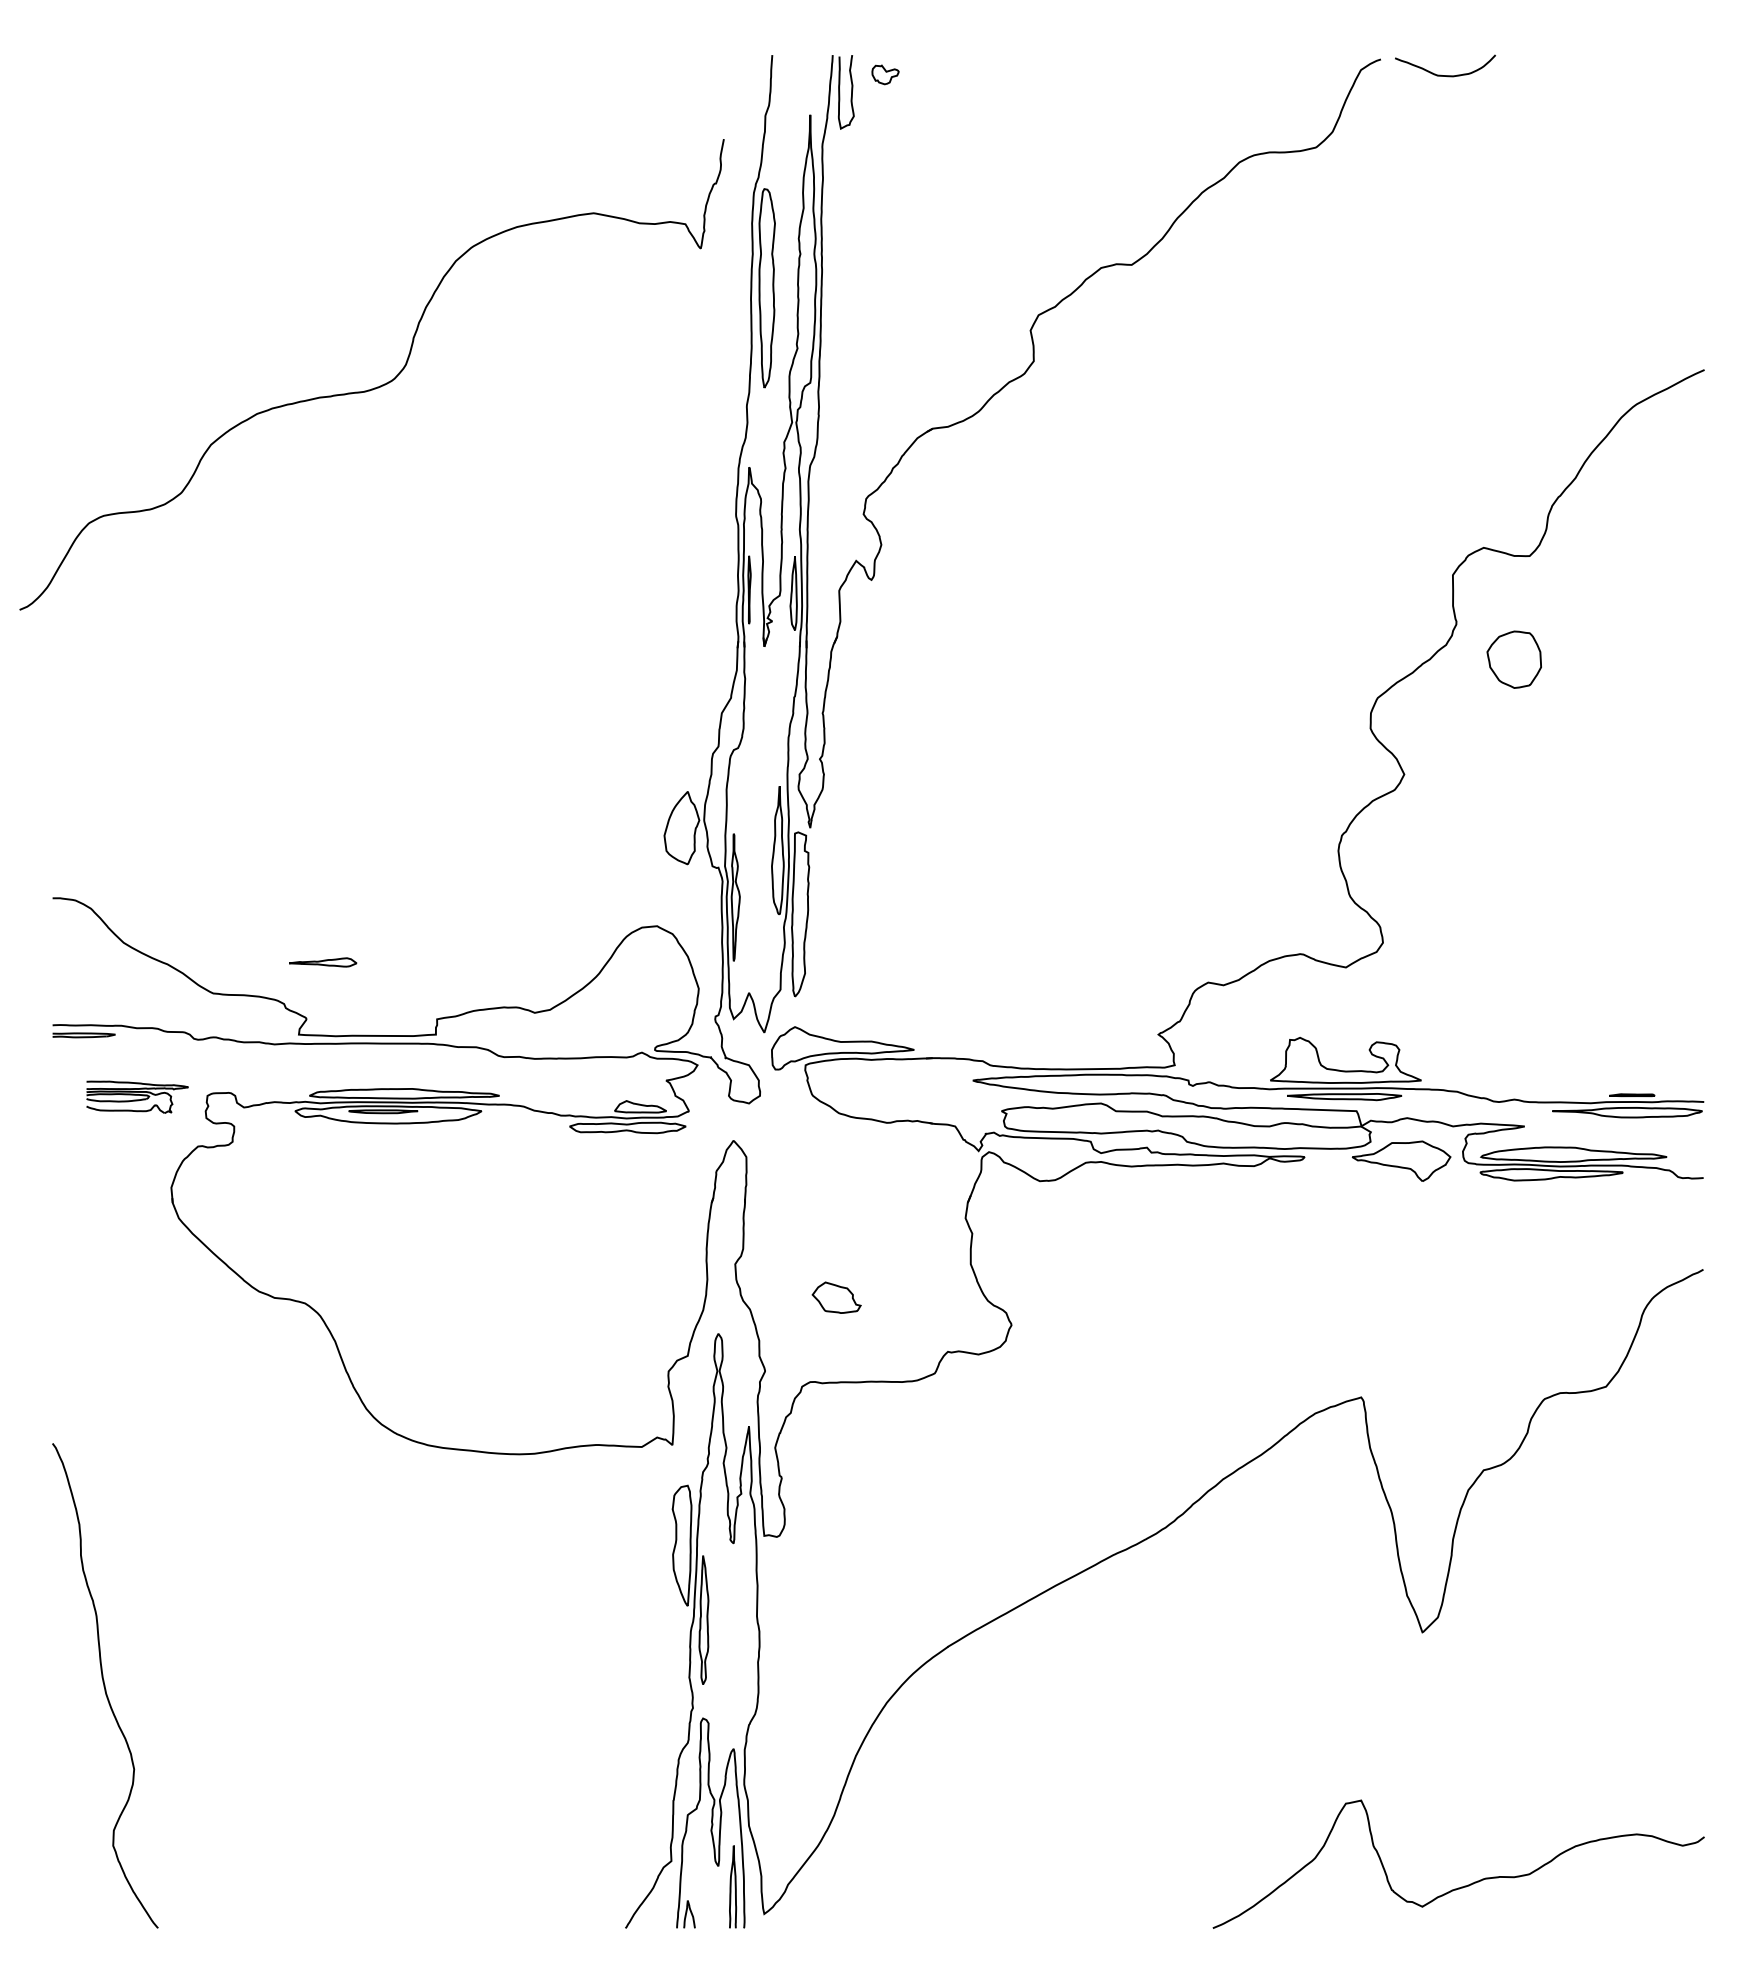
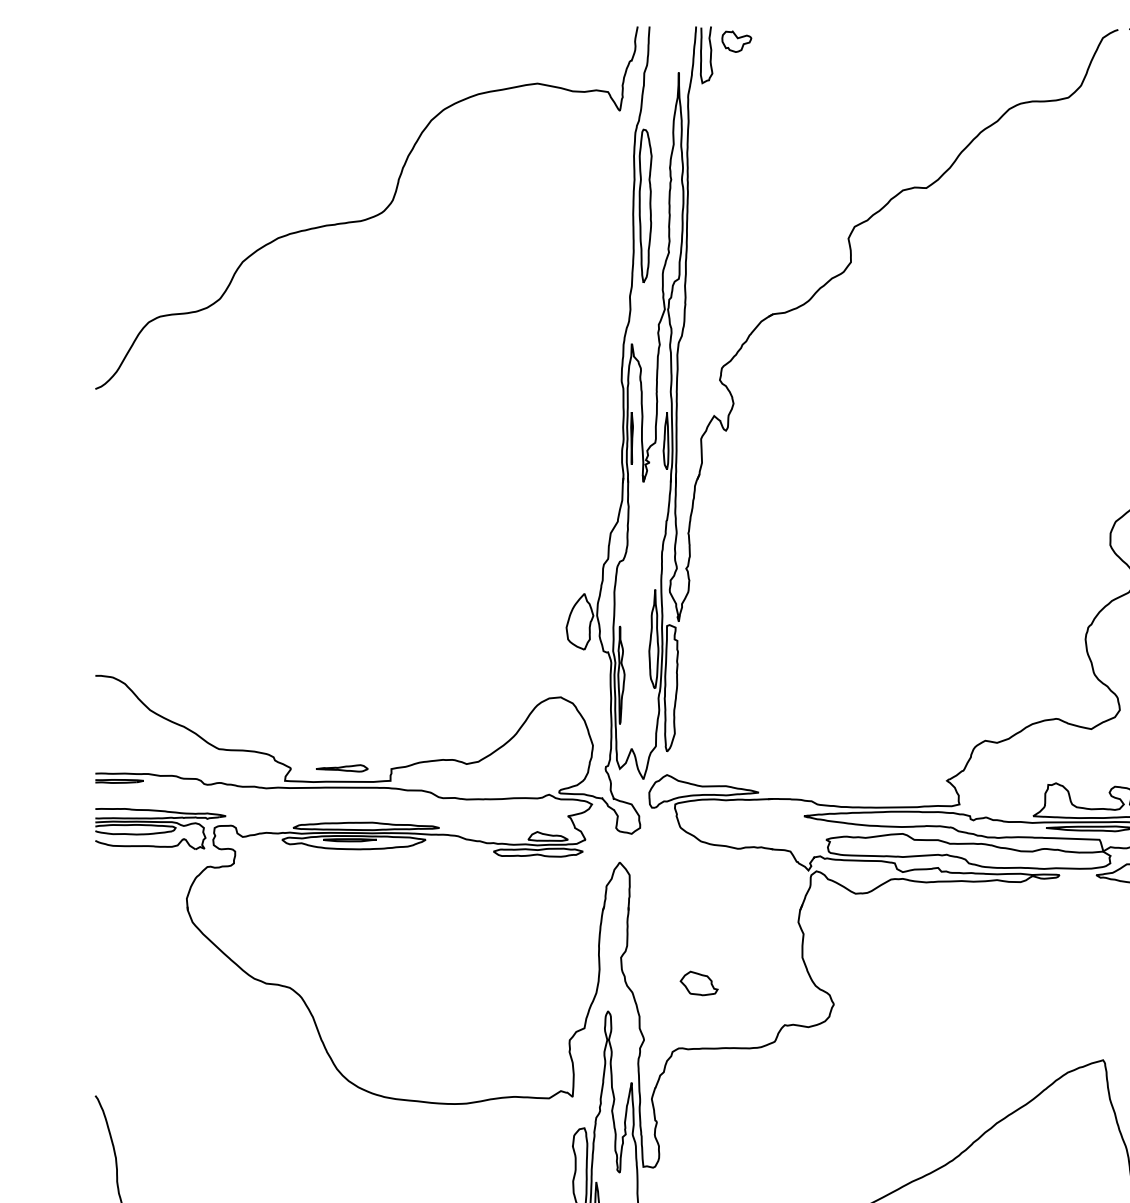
part: (885, 74) -> (736, 41), size x1.43
curve: (374, 387) -> (368, 217), moved
part: (323, 962) -> (342, 768), moved
part: (137, 1097) -> (160, 829), size x1.67

